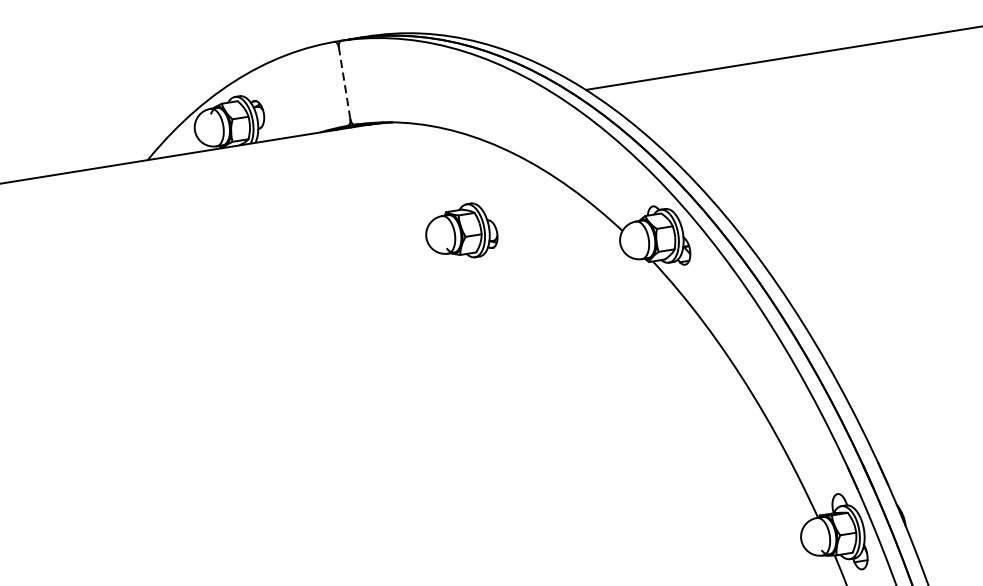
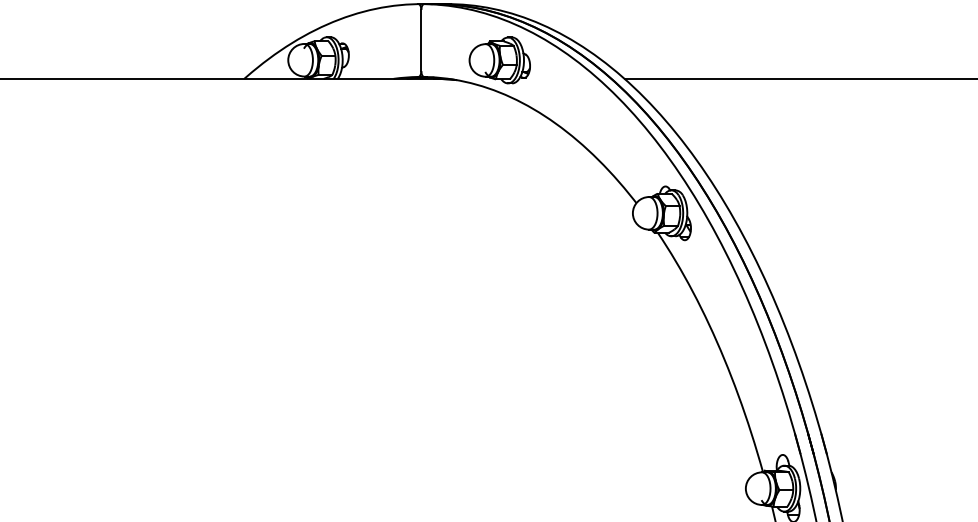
line: (344, 83) -> (421, 40), dashed -> solid
part: (460, 232) -> (499, 60), moved

